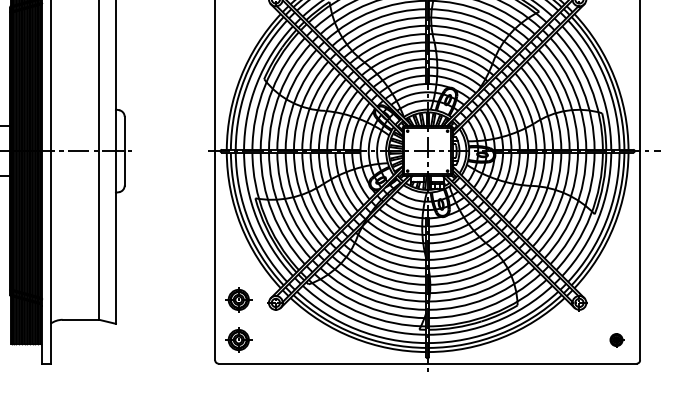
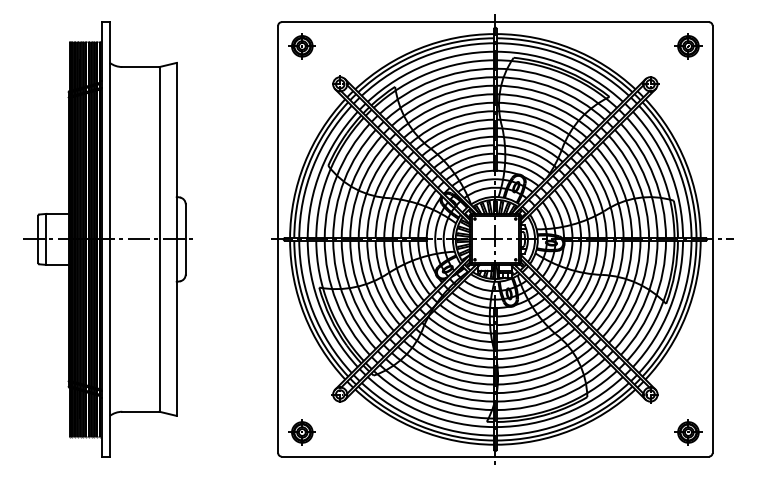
part: (237, 299) -> (301, 391), removed
part: (616, 340) -> (688, 432), size x1.67

